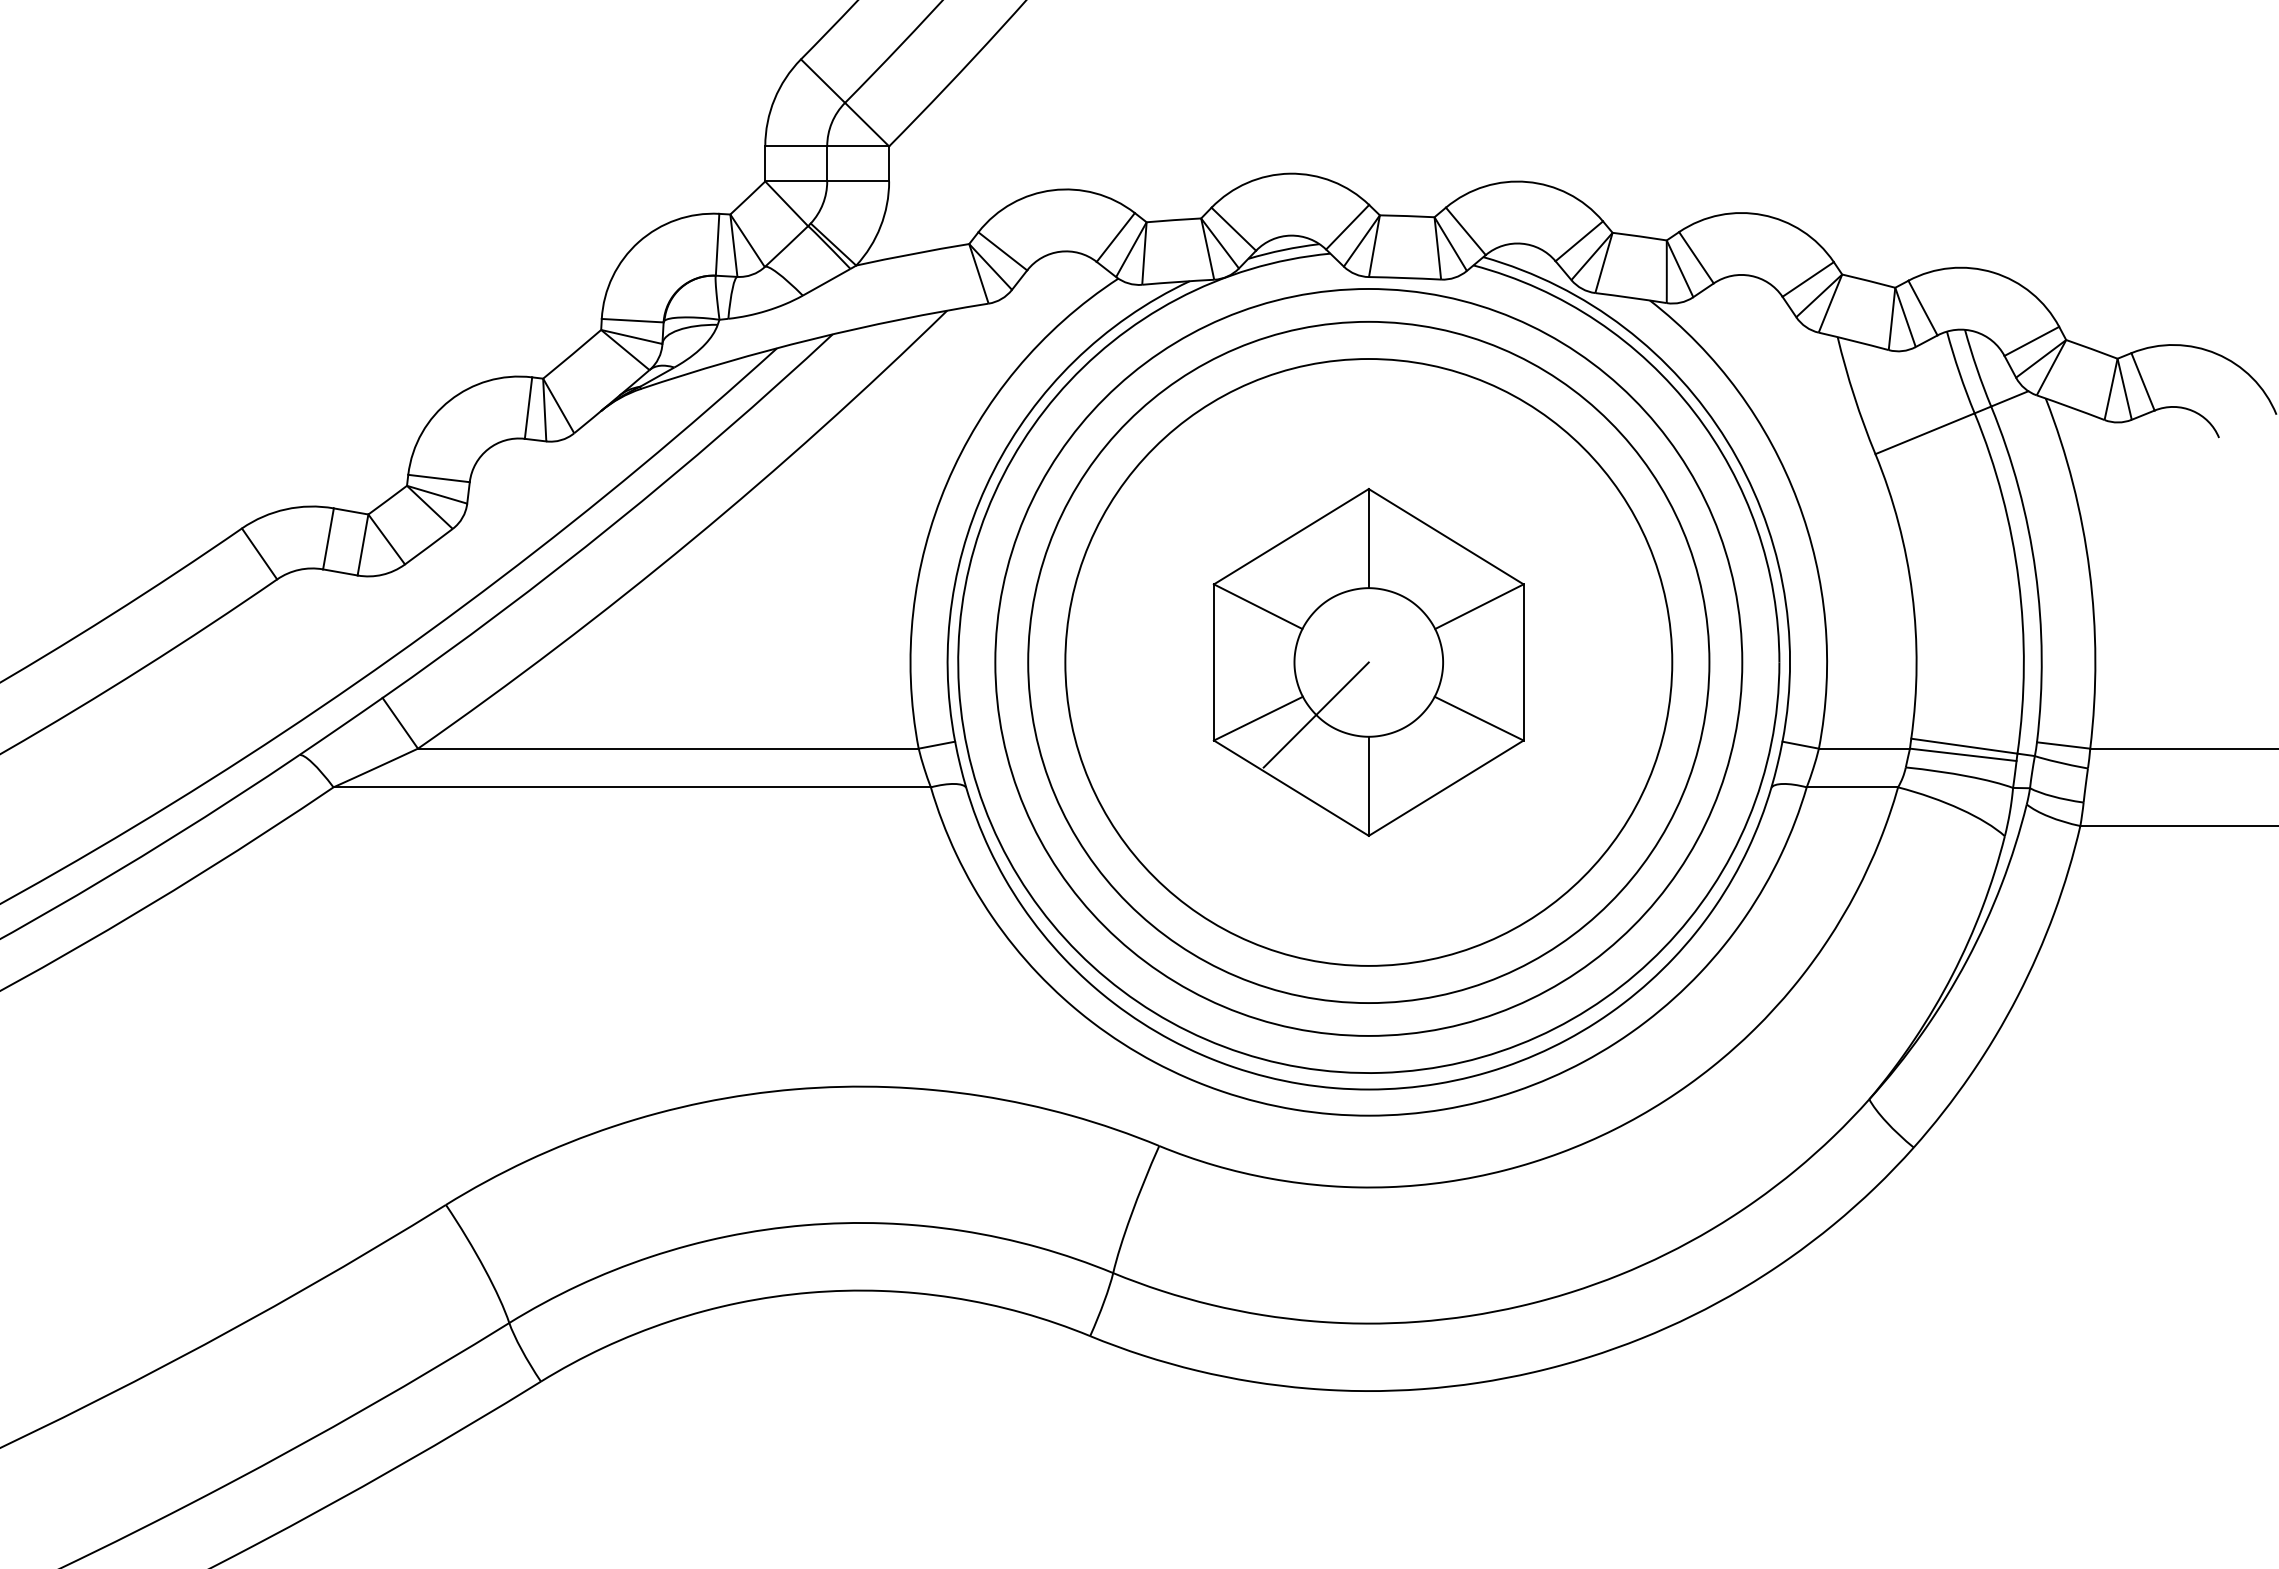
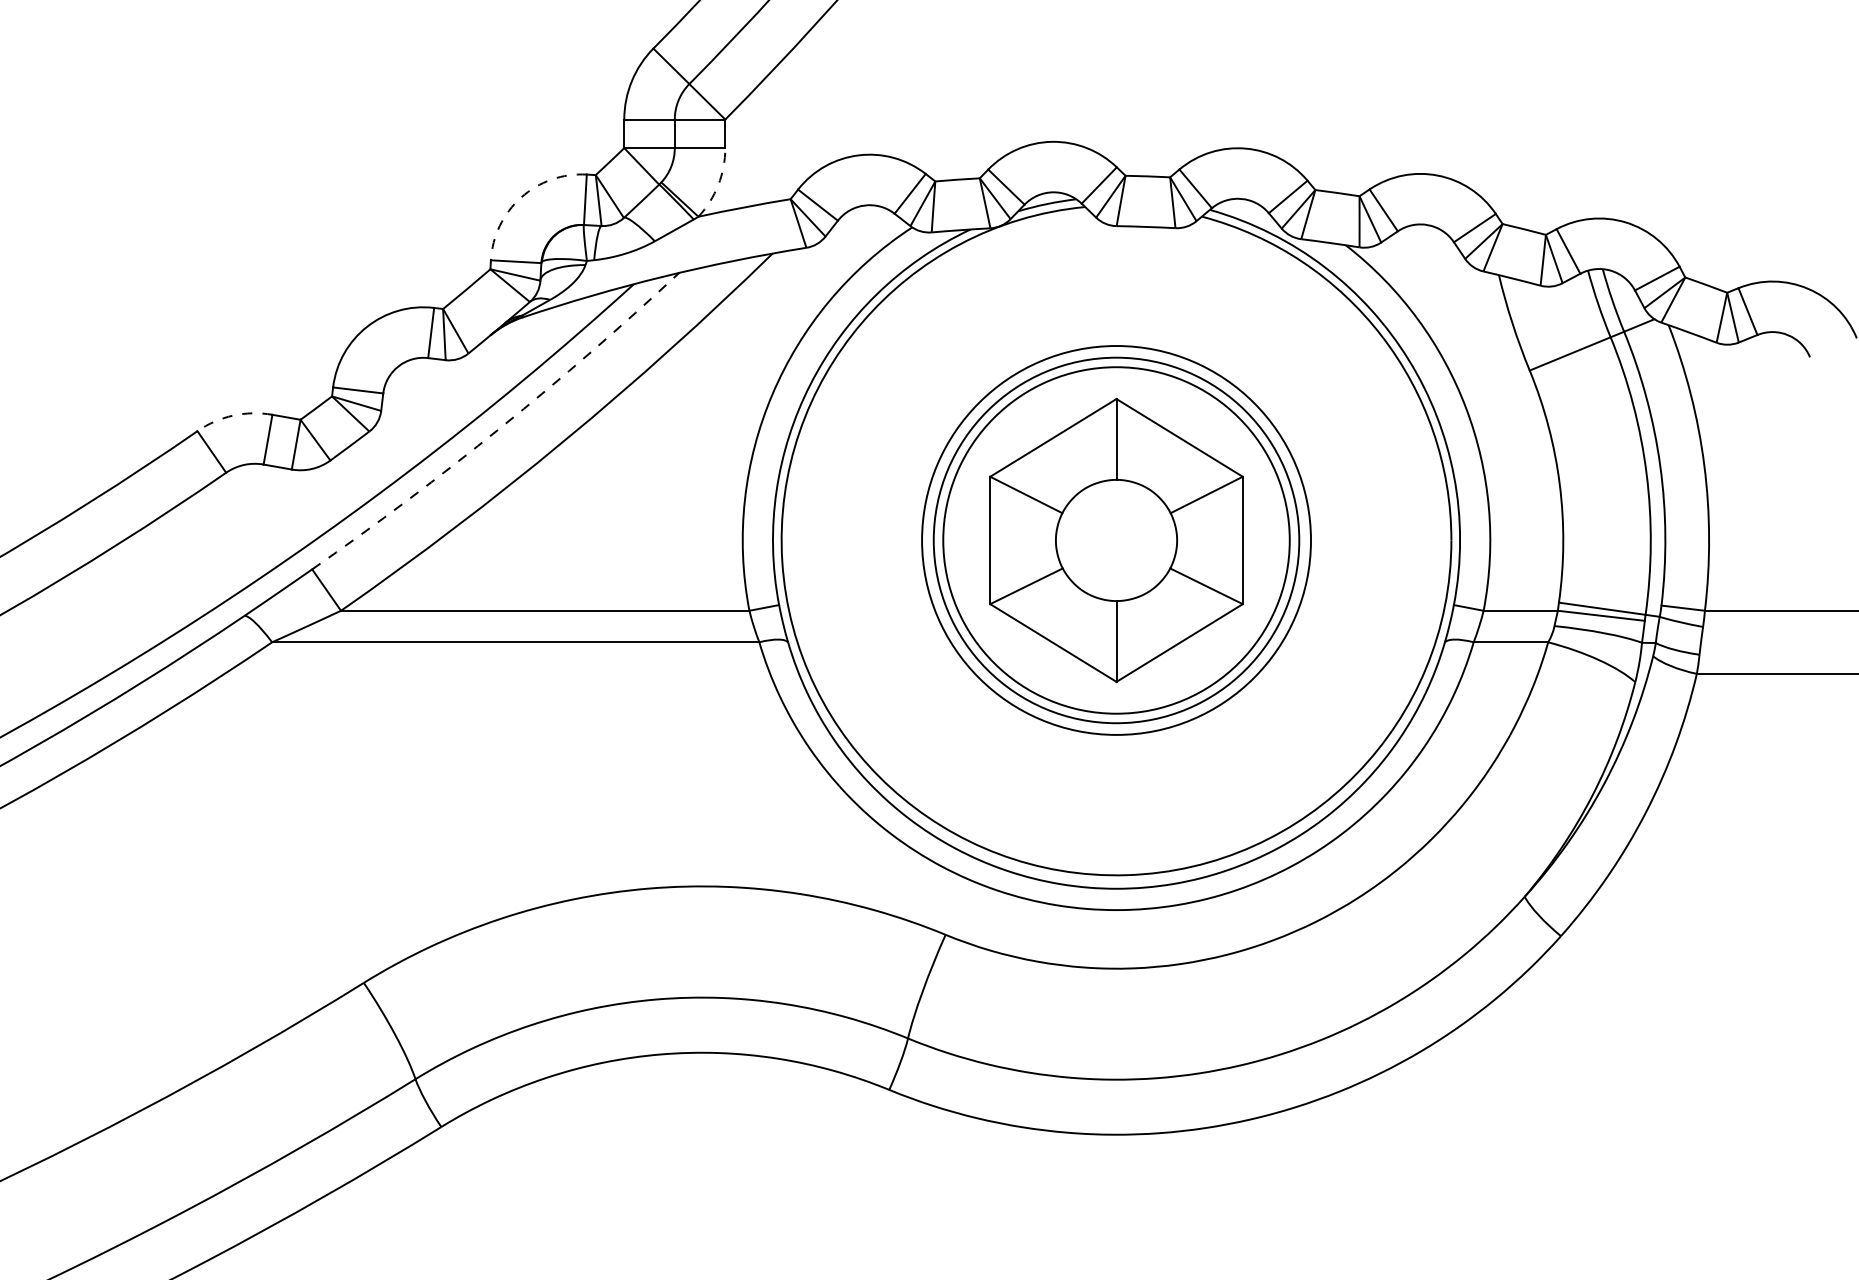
arc: (880, 226) -> (718, 184), solid -> dashed
arc: (638, 242) -> (520, 197), solid -> dashed
arc: (285, 509) -> (232, 415), solid -> dashed
arc: (614, 524) -> (501, 427), solid -> dashed
circle: (1368, 661) -> (1116, 539), size x0.6
circle: (1368, 662) -> (1116, 540), size x0.7
circle: (1368, 662) -> (1116, 540), size x0.7
line: (1315, 714) -> (1073, 582), removed

